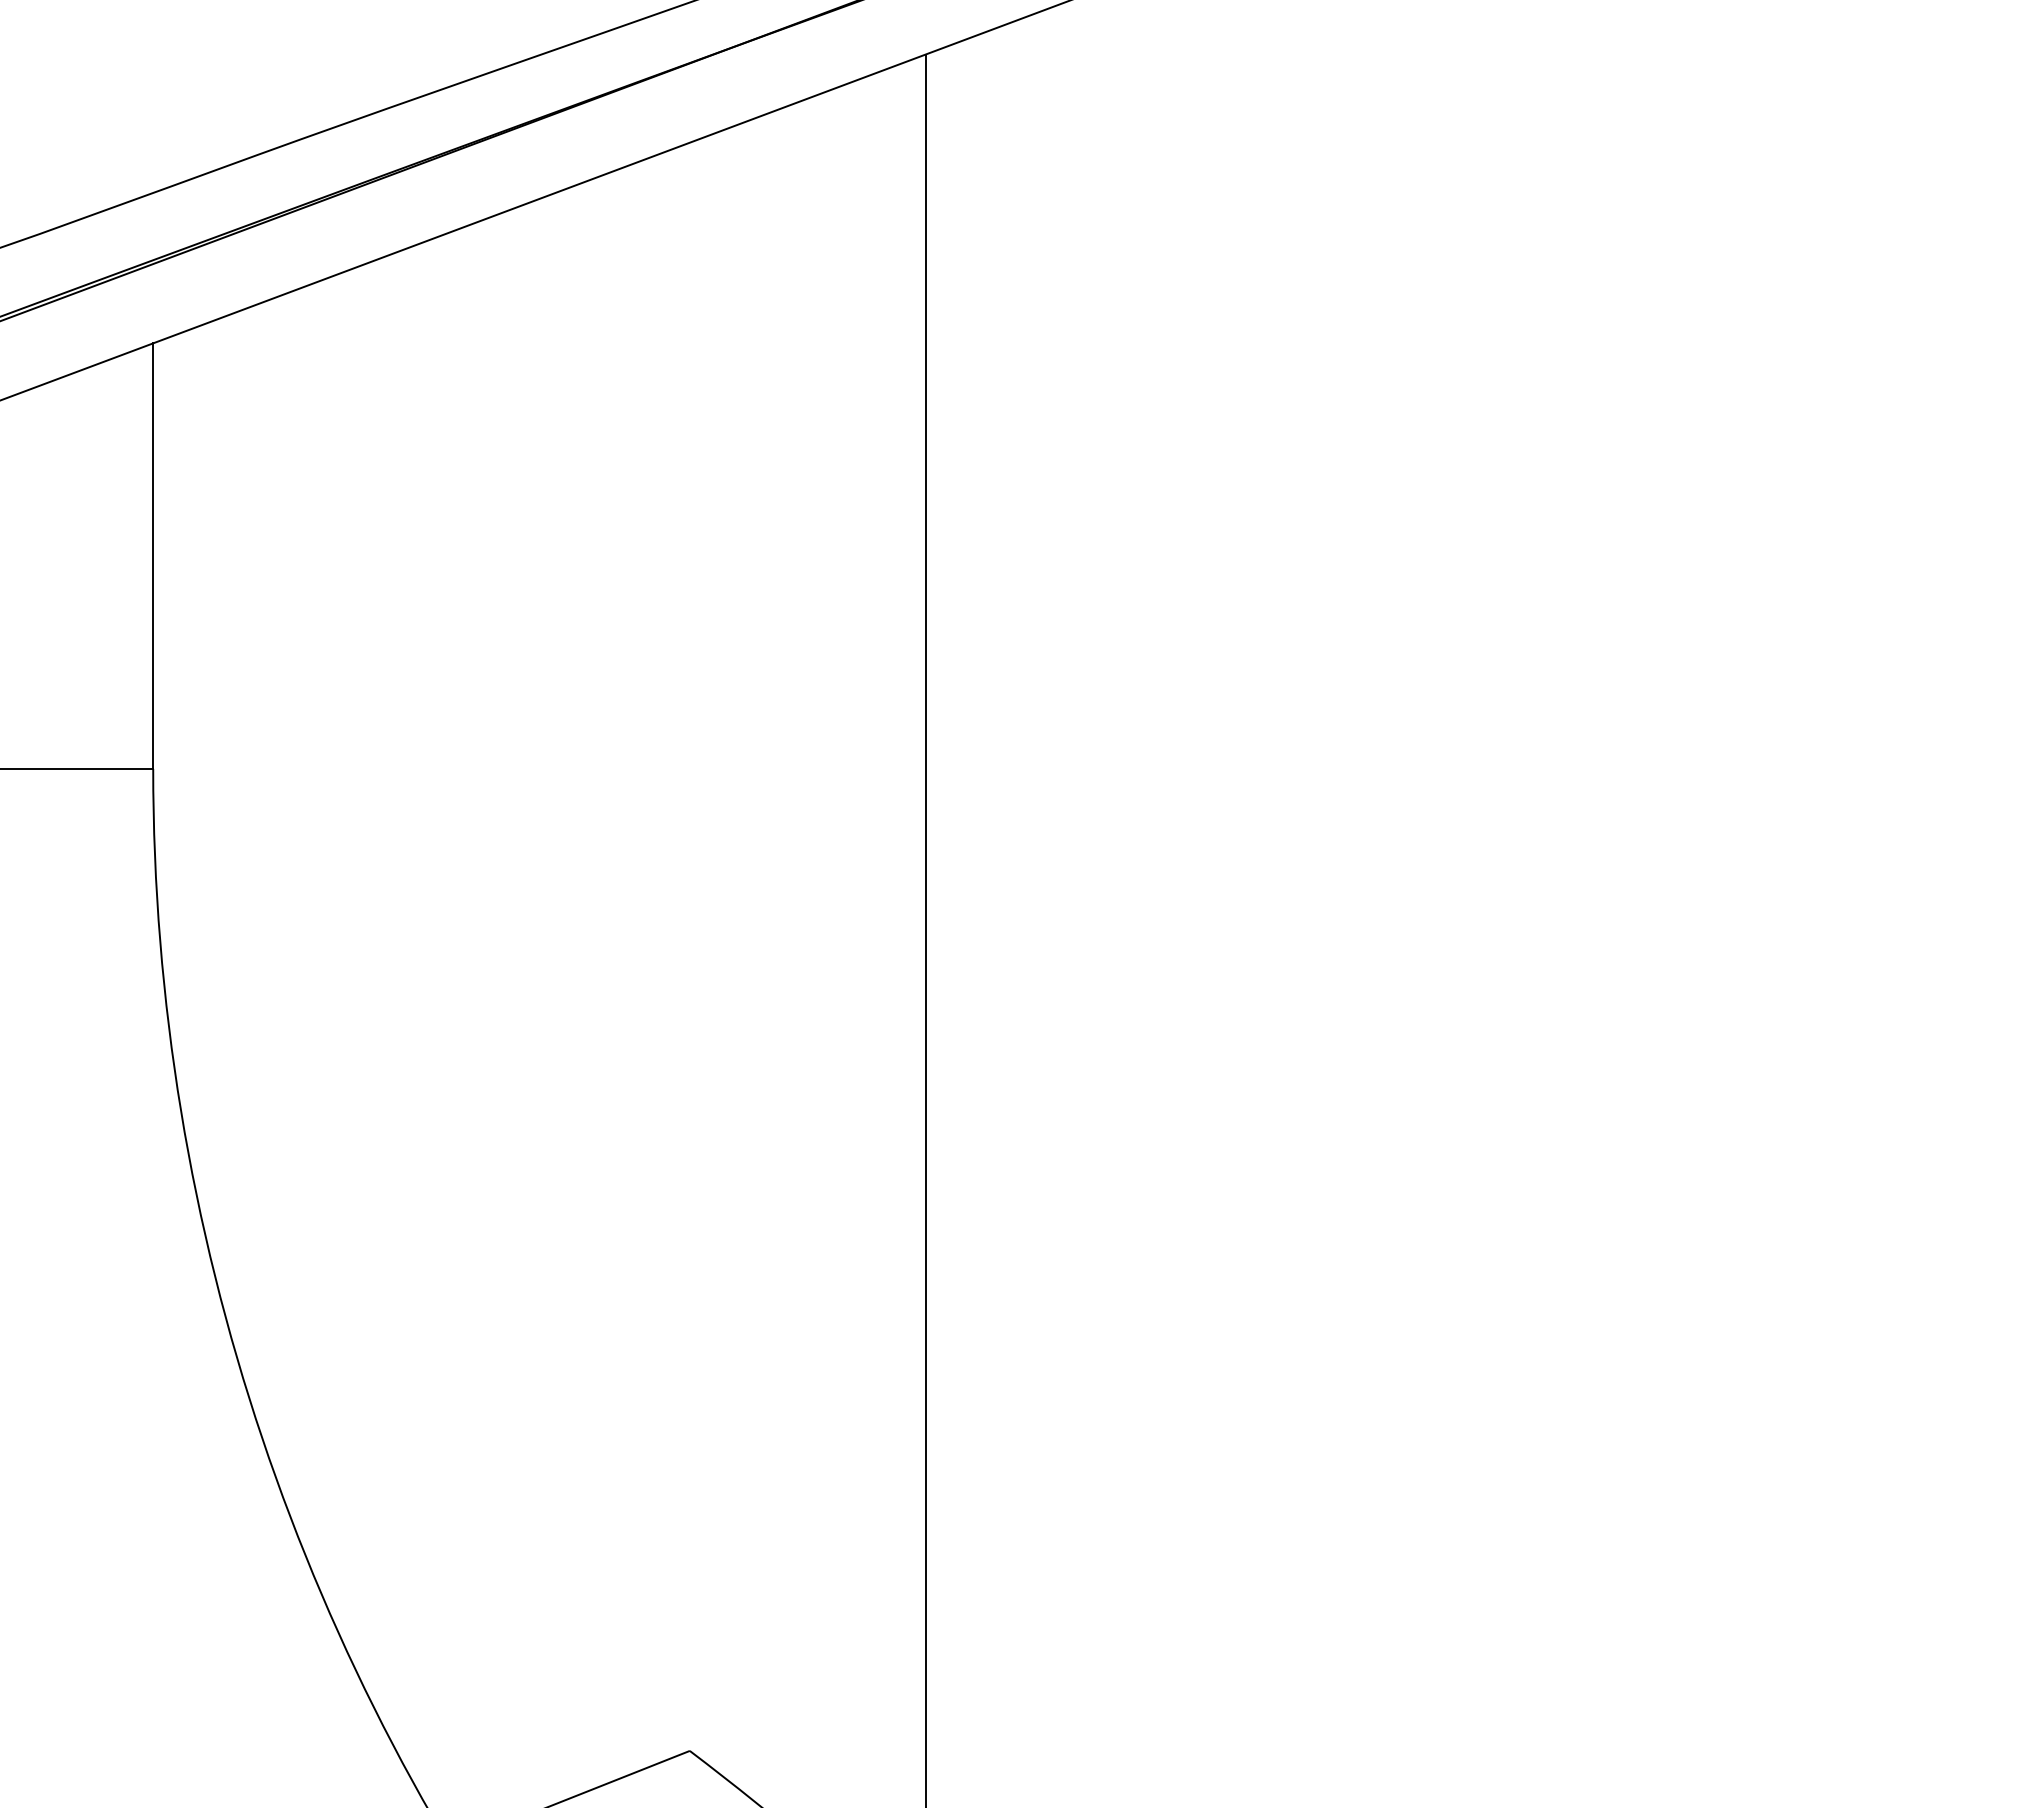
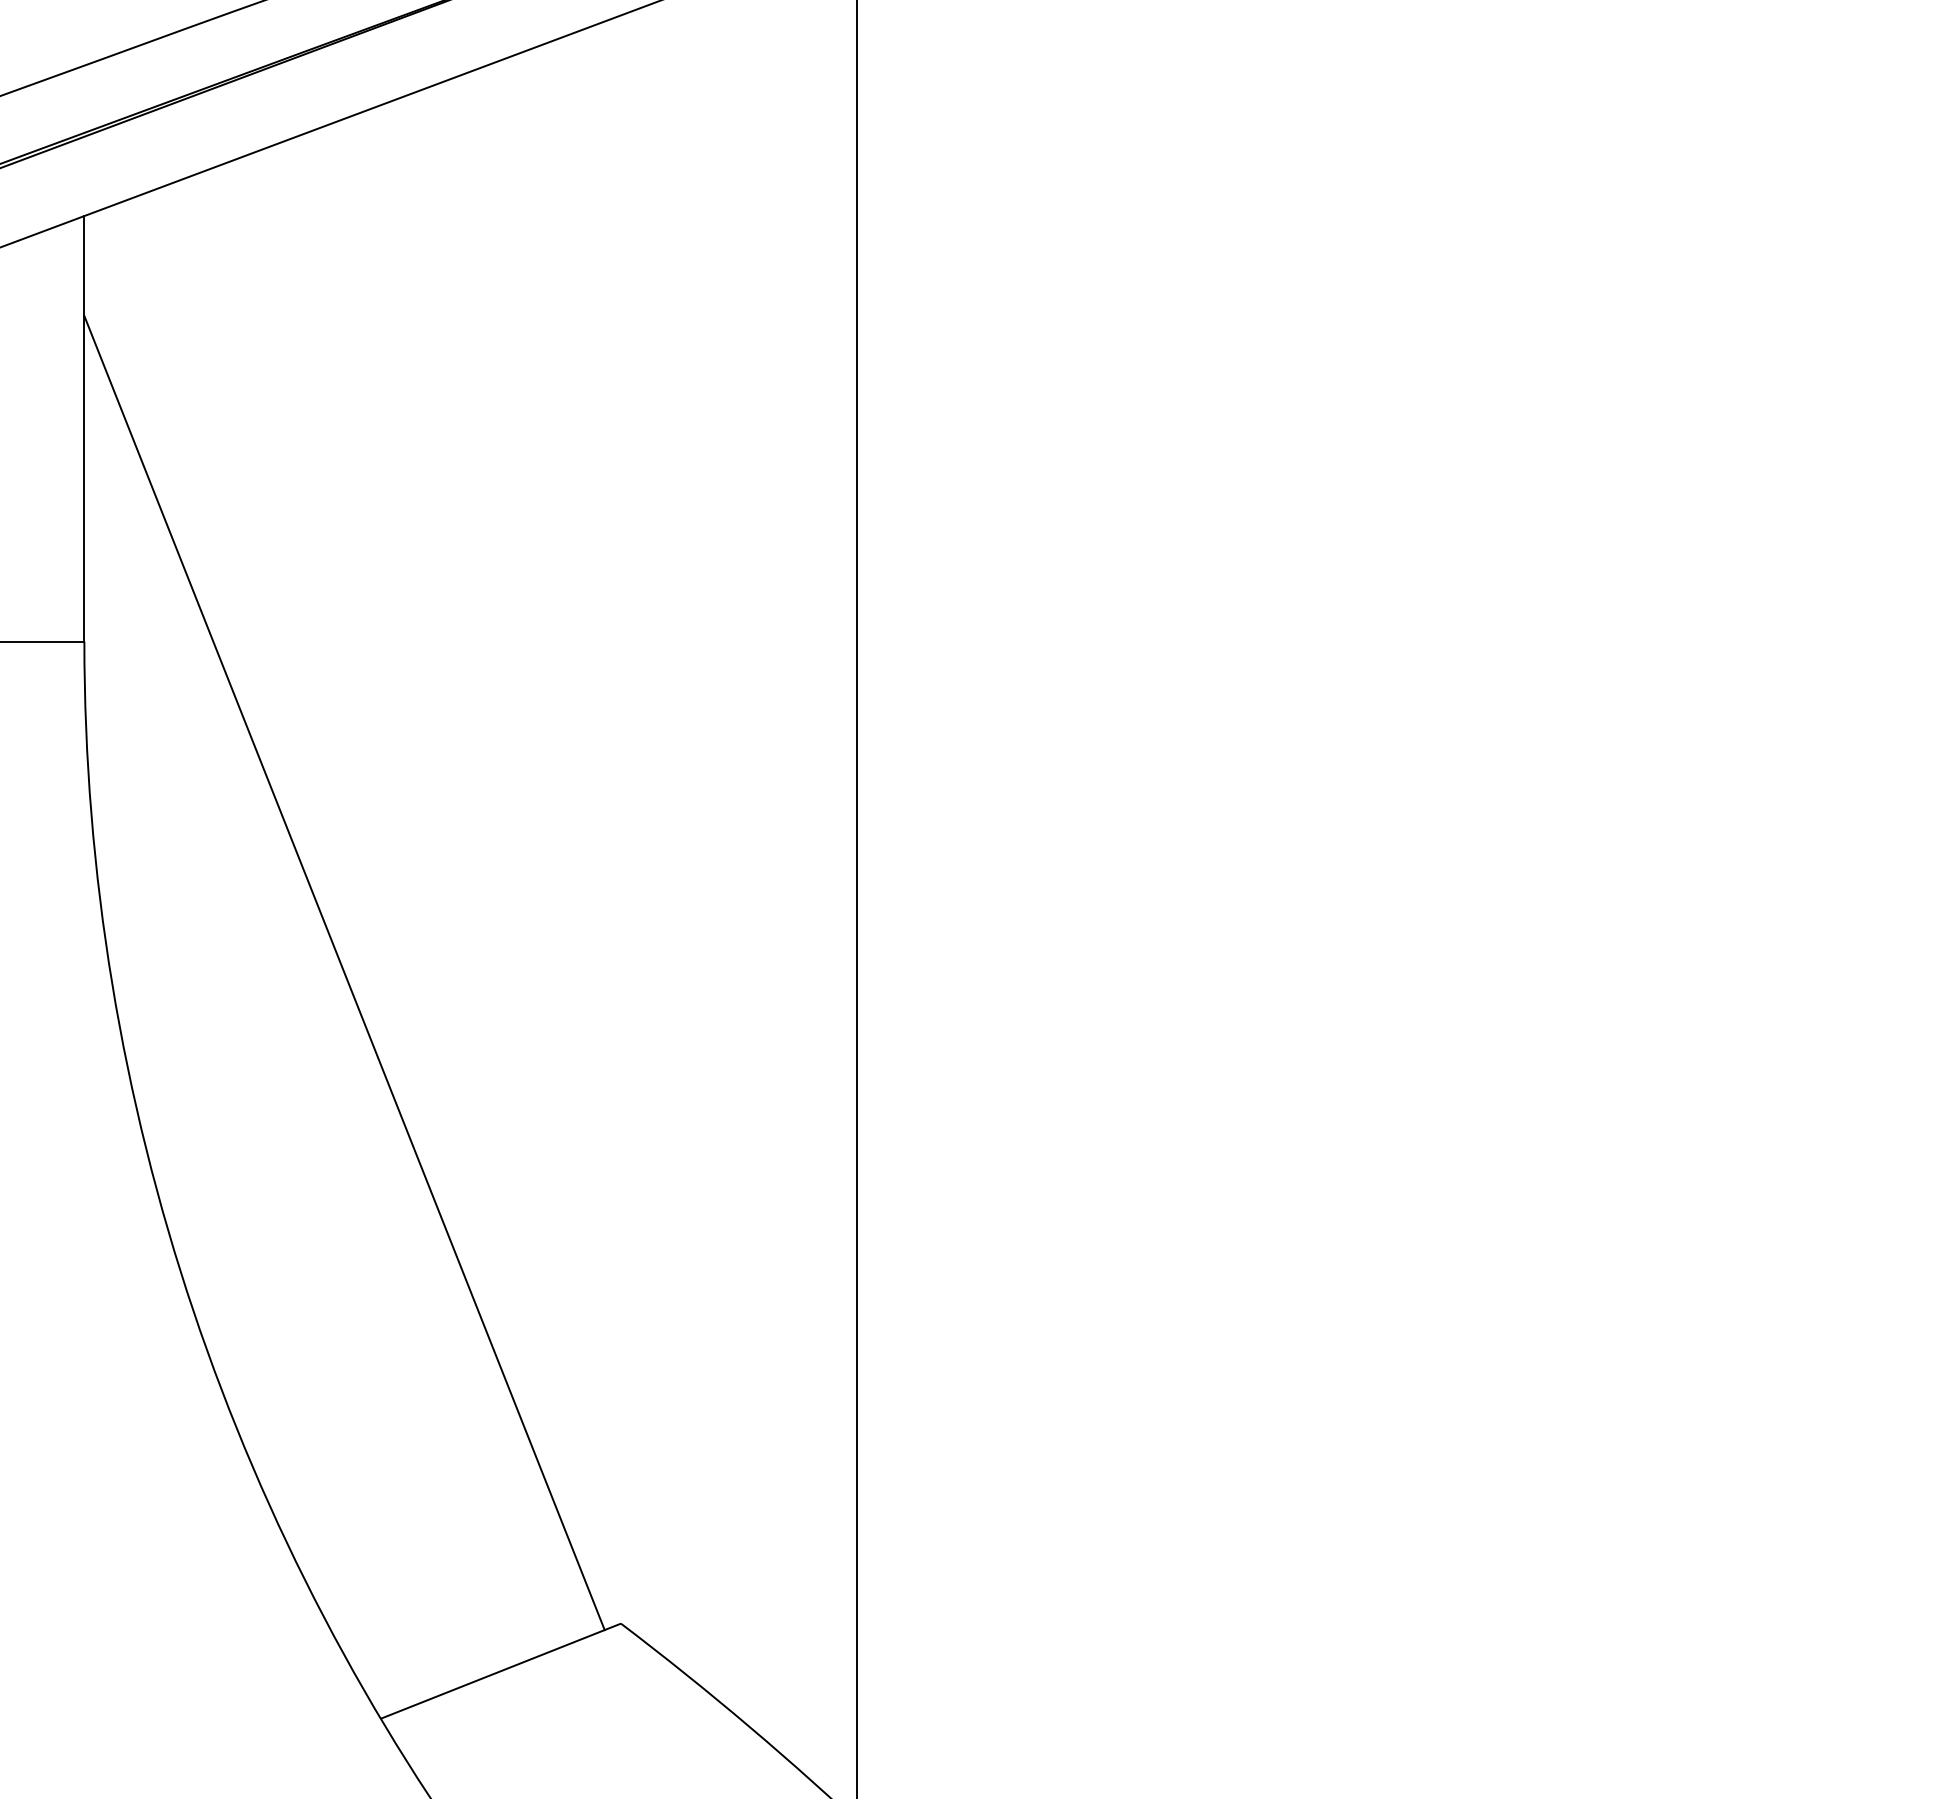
line: (413, 1100) -> (344, 973), added

